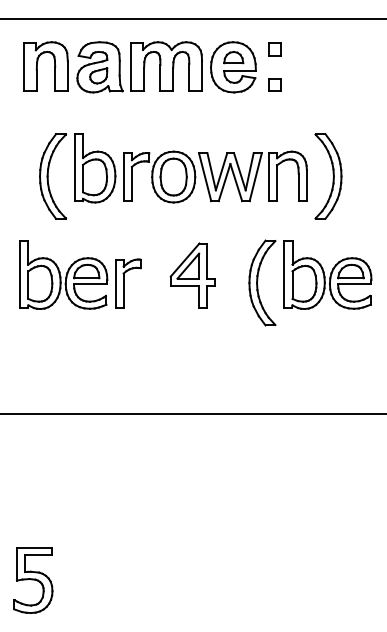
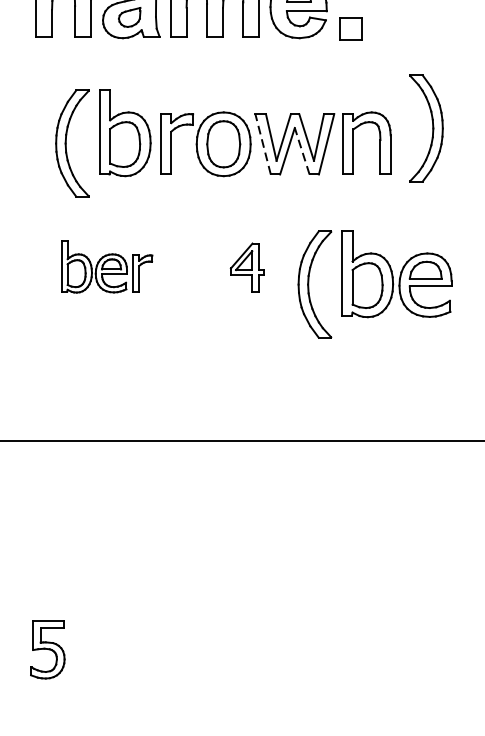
part: (274, 84) -> (350, 28), size x1.4
part: (328, 176) -> (426, 128), moved
line: (205, 177) -> (263, 144), solid -> dashed
line: (236, 182) -> (302, 151), solid -> dashed
part: (80, 274) -> (106, 266), size x0.6
part: (192, 275) -> (247, 267), size x0.6
part: (310, 282) -> (375, 283), moved
part: (33, 580) -> (47, 649), size x0.7

